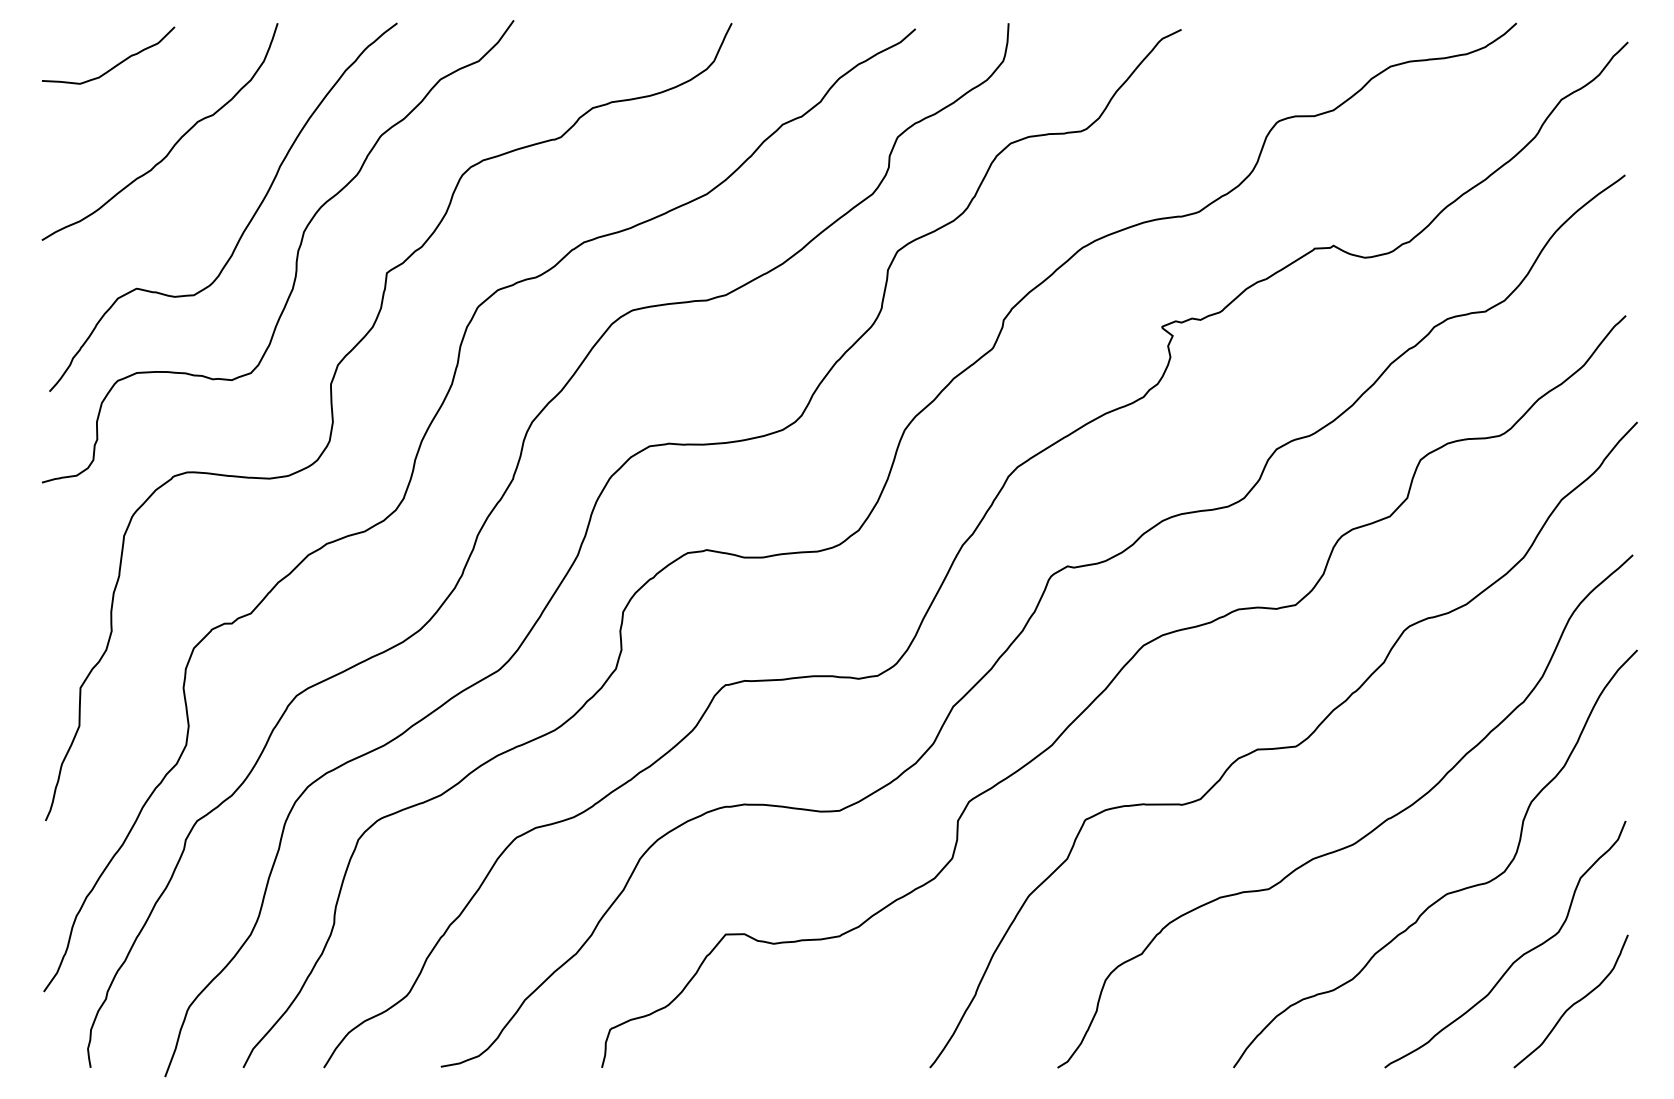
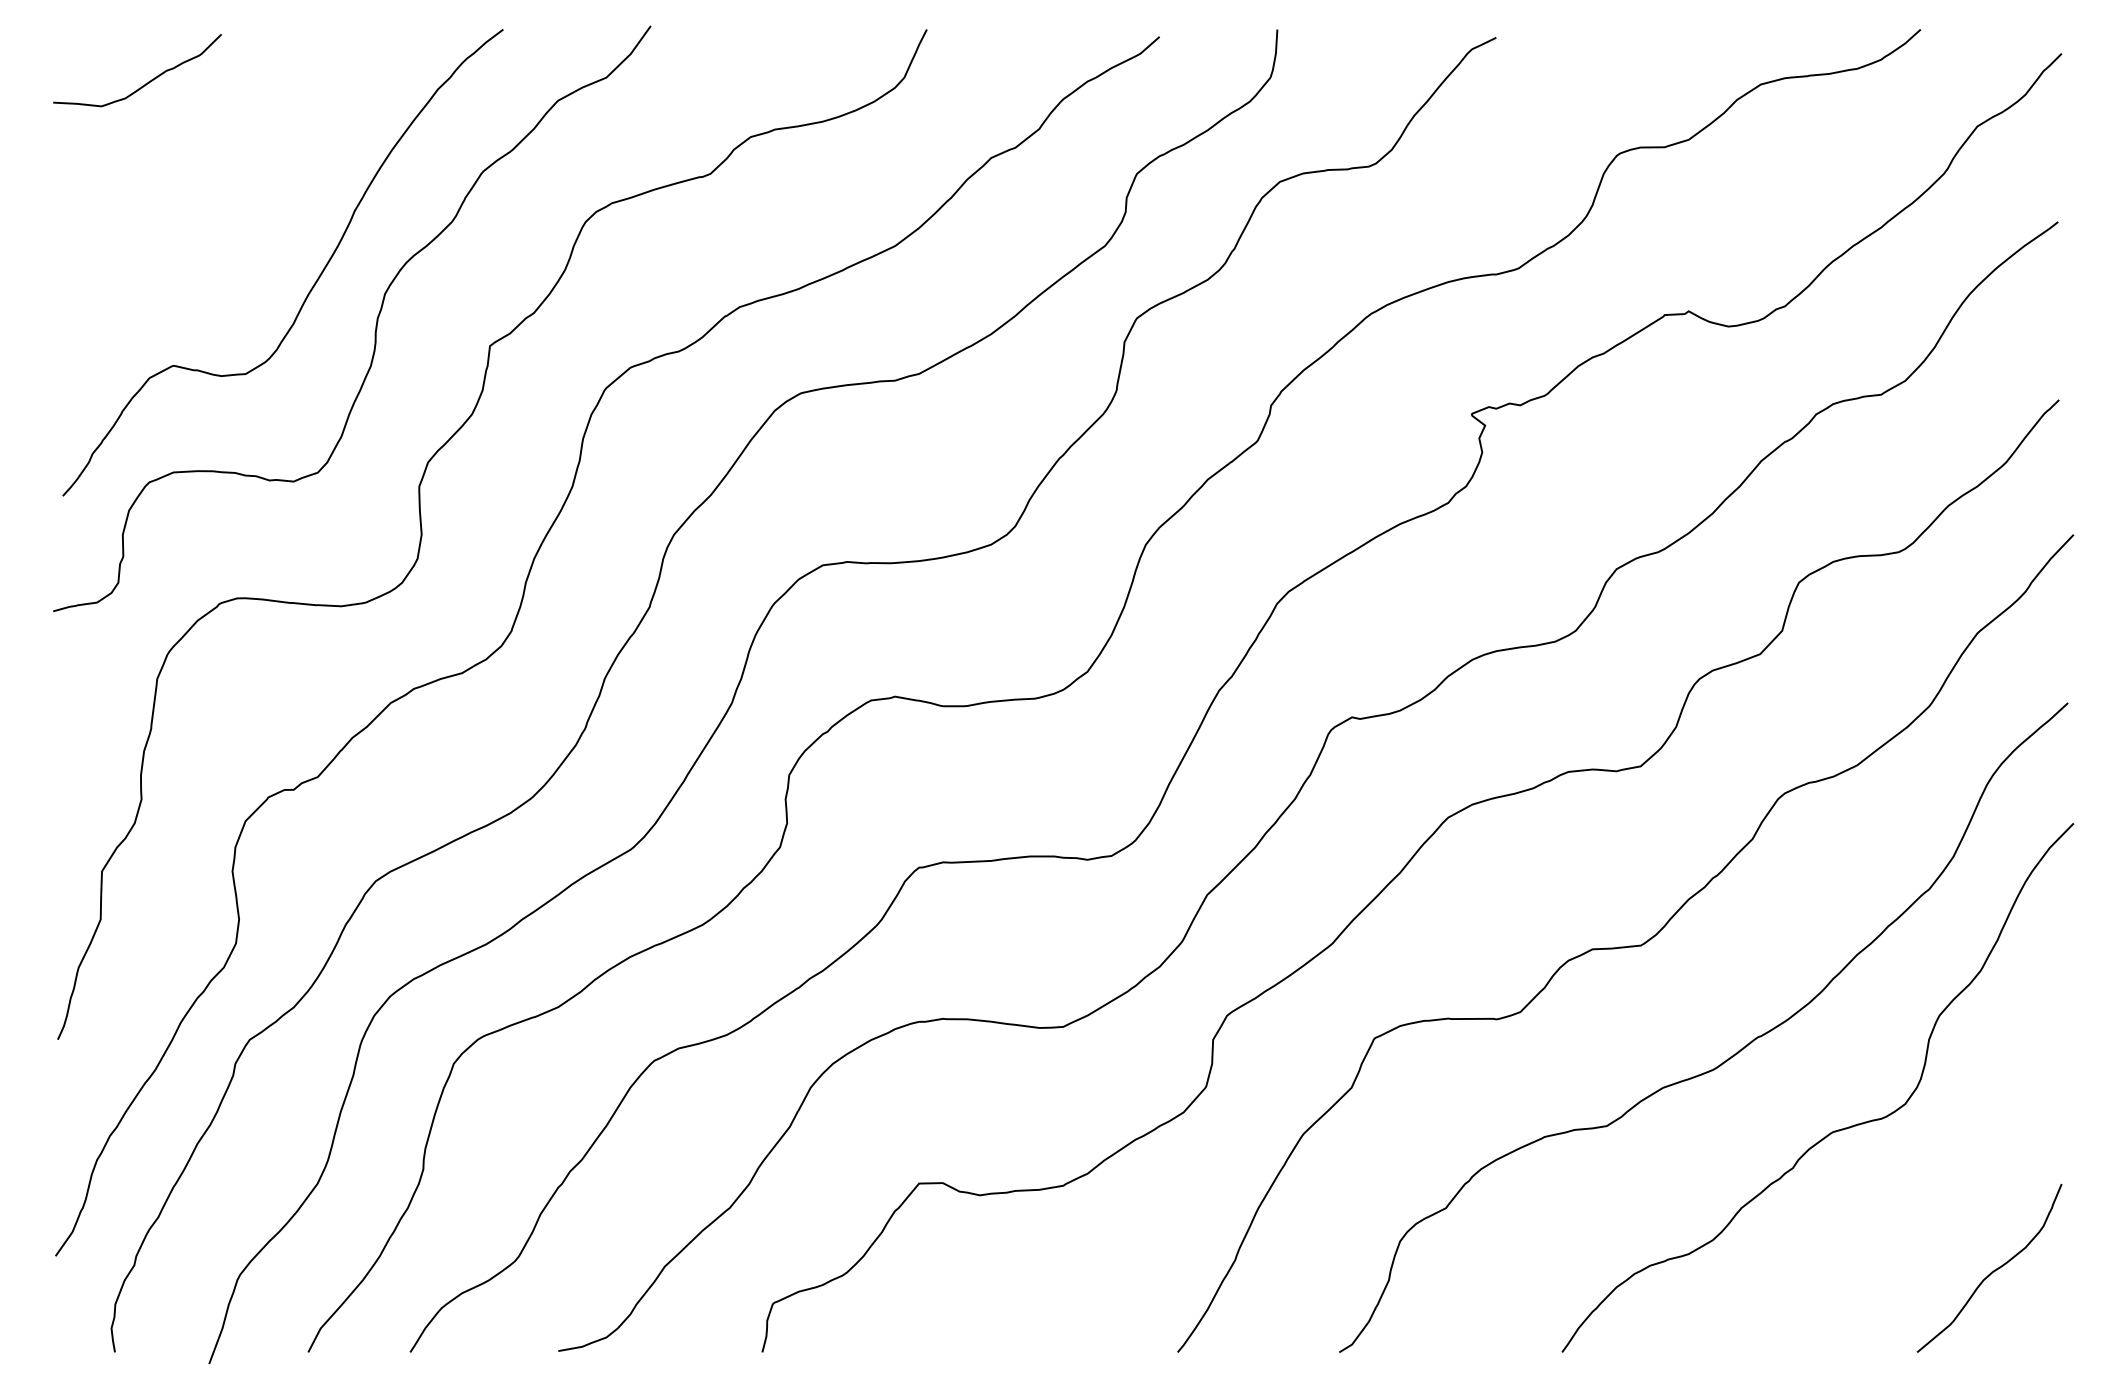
curve: (173, 145) -> (219, 184), removed
curve: (1518, 957) -> (1923, 1212), removed

